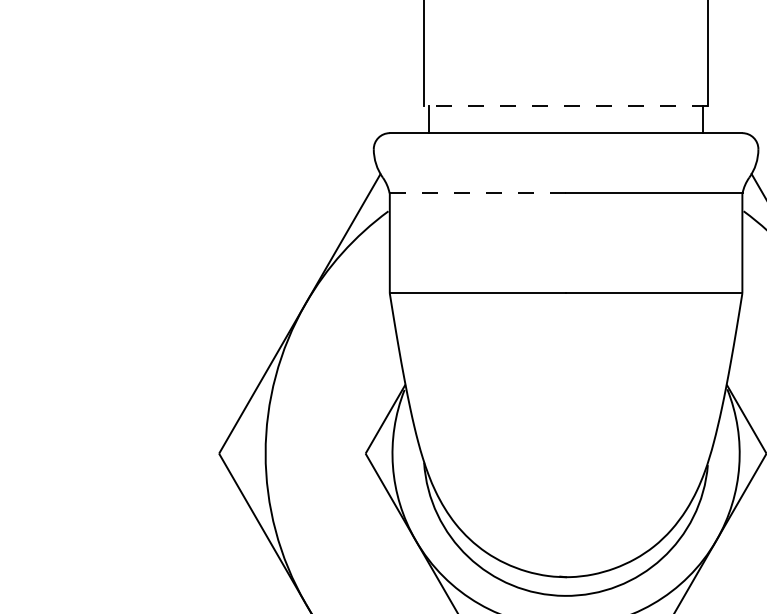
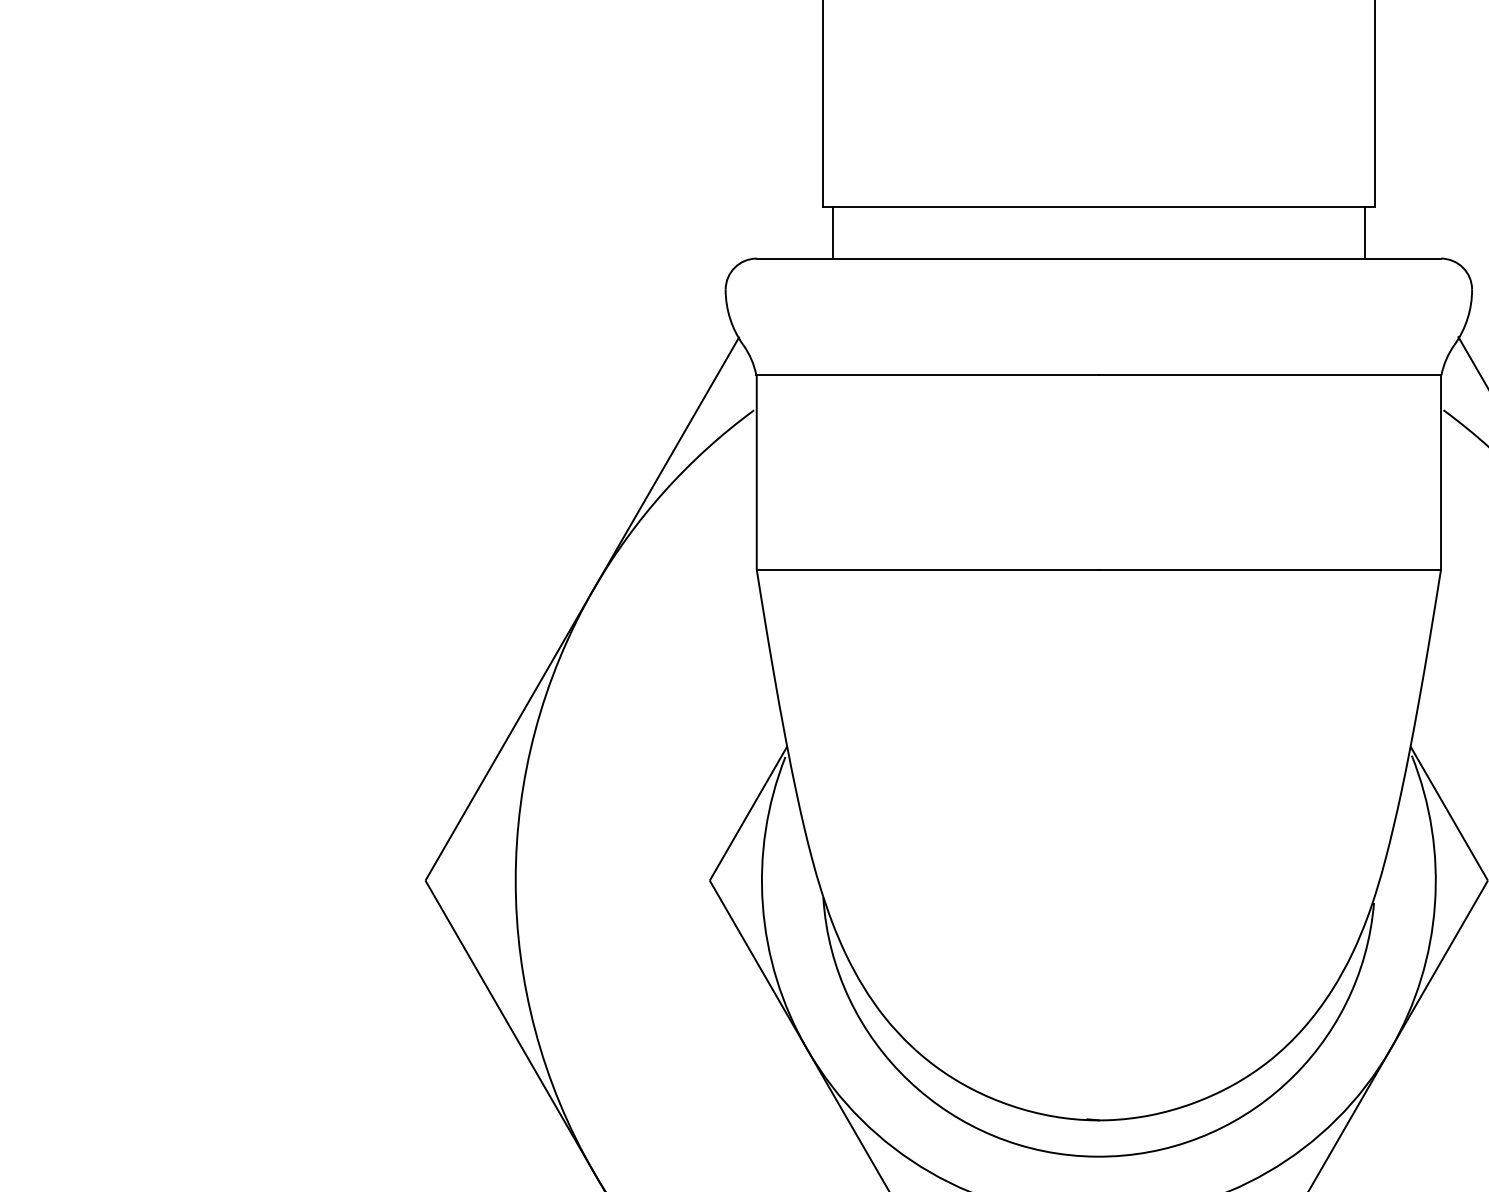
line: (565, 106) -> (1097, 206), dashed -> solid
line: (478, 193) -> (928, 375), dashed -> solid

